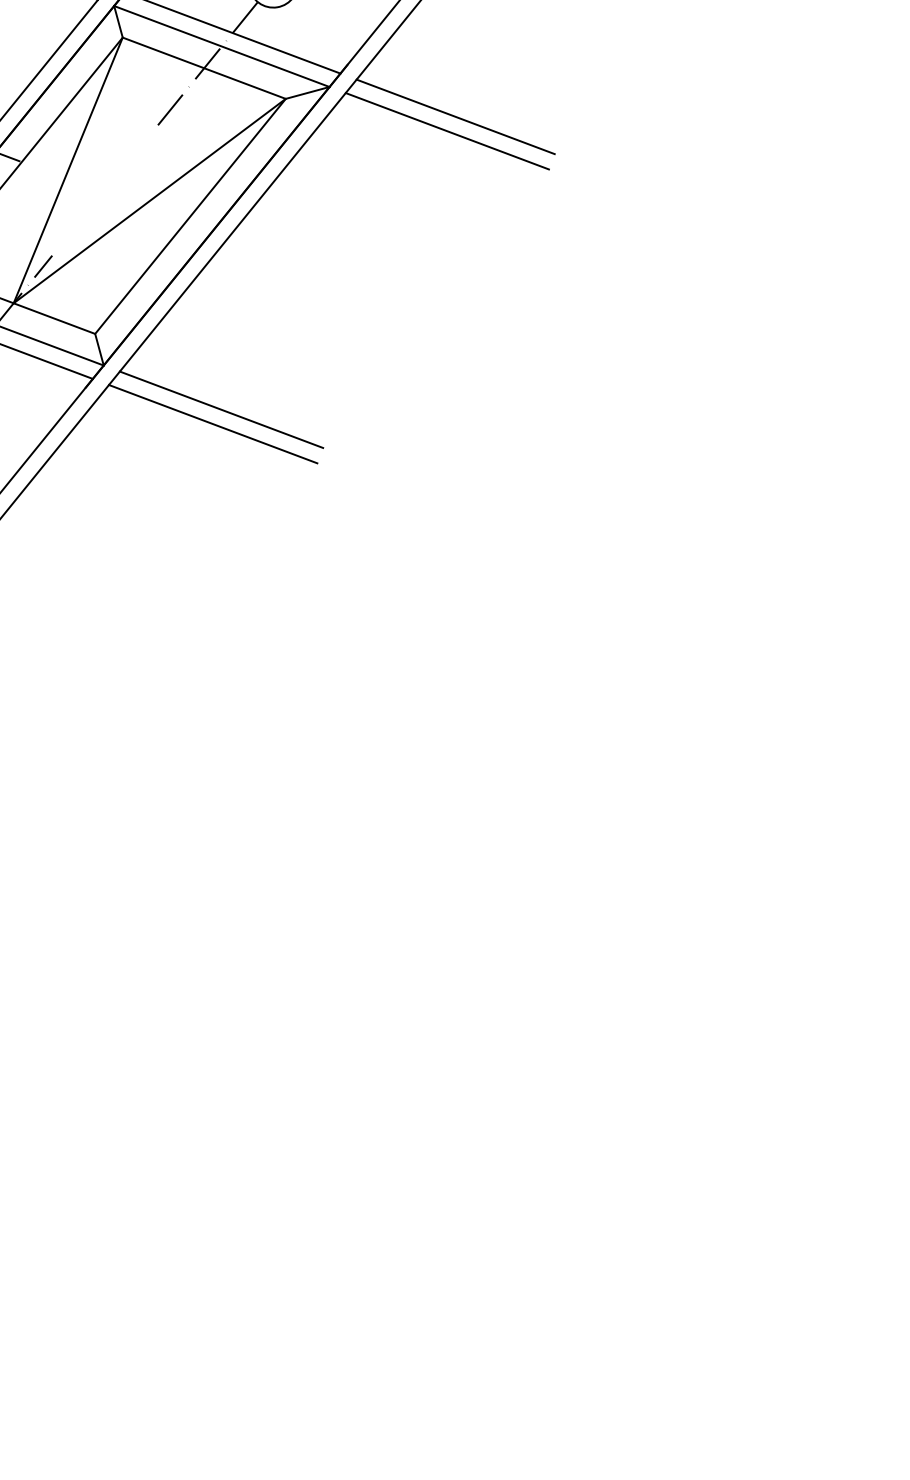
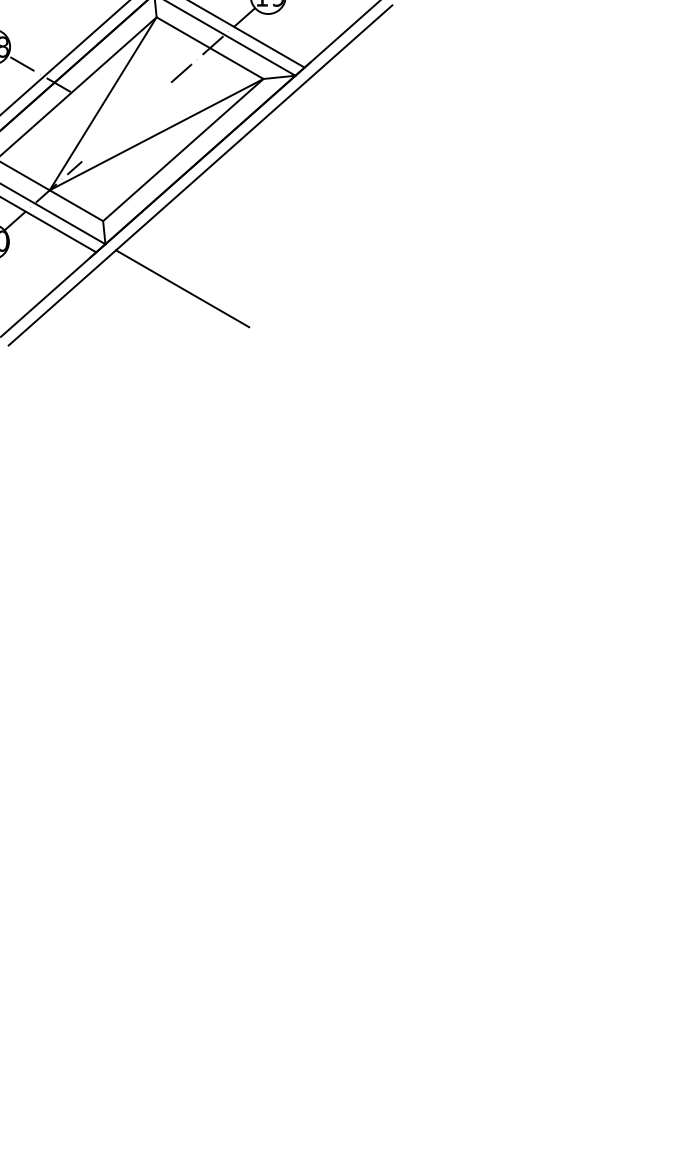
line: (456, 115) -> (380, 110), removed
line: (446, 130) -> (372, 119), removed
line: (212, 423) -> (174, 297), removed

